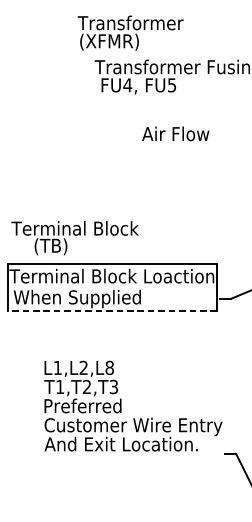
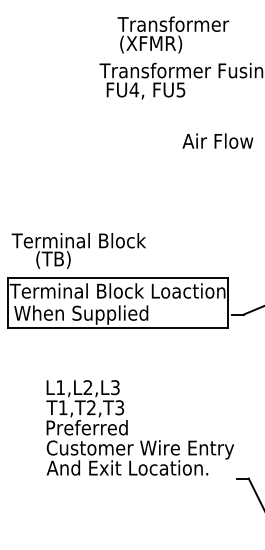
text: (130, 32) -> (173, 34), moved
text: (175, 133) -> (217, 140), moved
line: (111, 310) -> (117, 327), dashed -> solid
text: (109, 367) -> (115, 387), L1,L2,L8 -> L1,L2,L3

